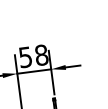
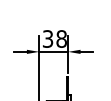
text: (26, 56) -> (48, 38), 58 -> 38

